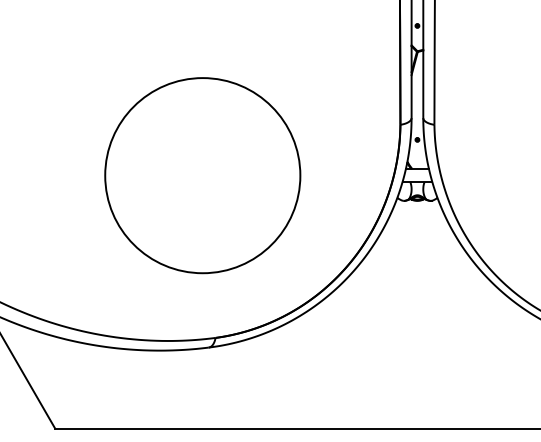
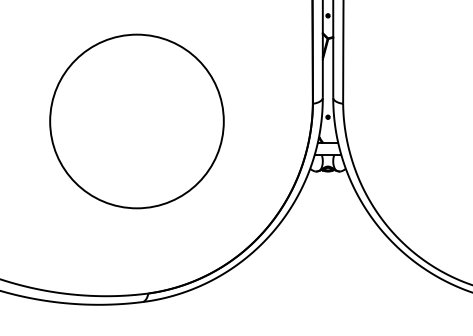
circle: (202, 175) -> (136, 121), moved

